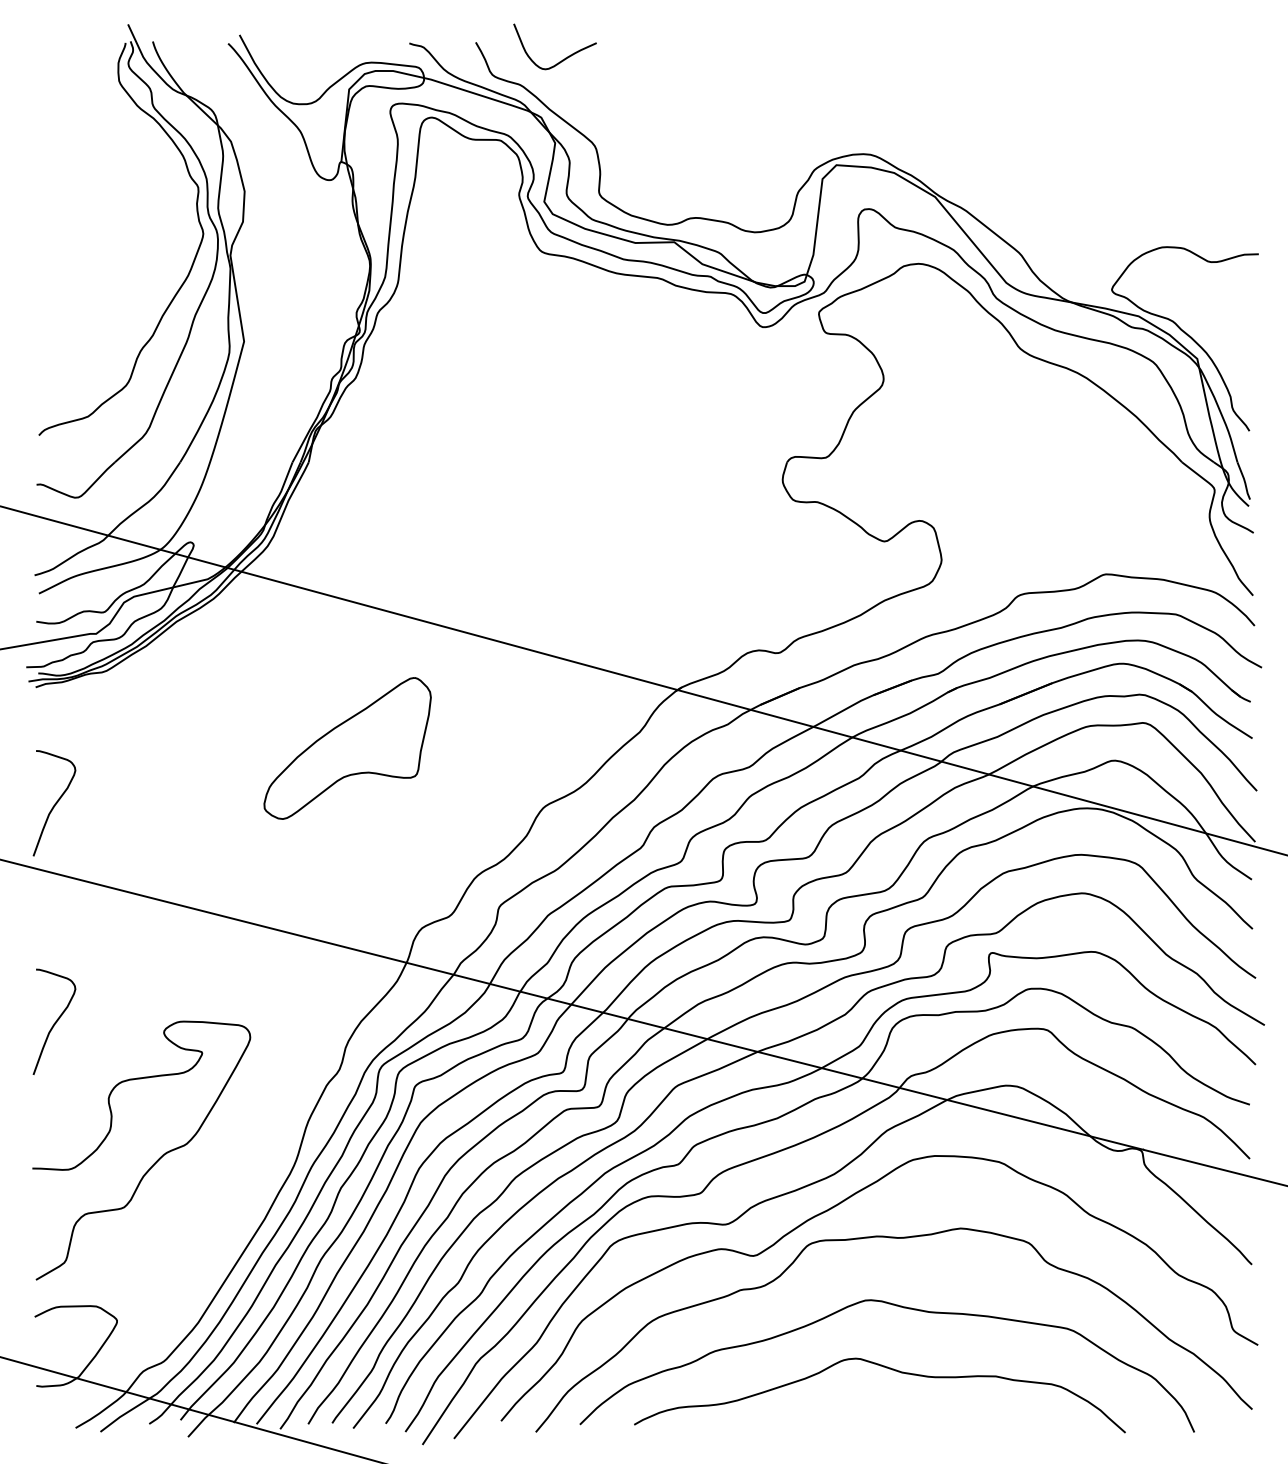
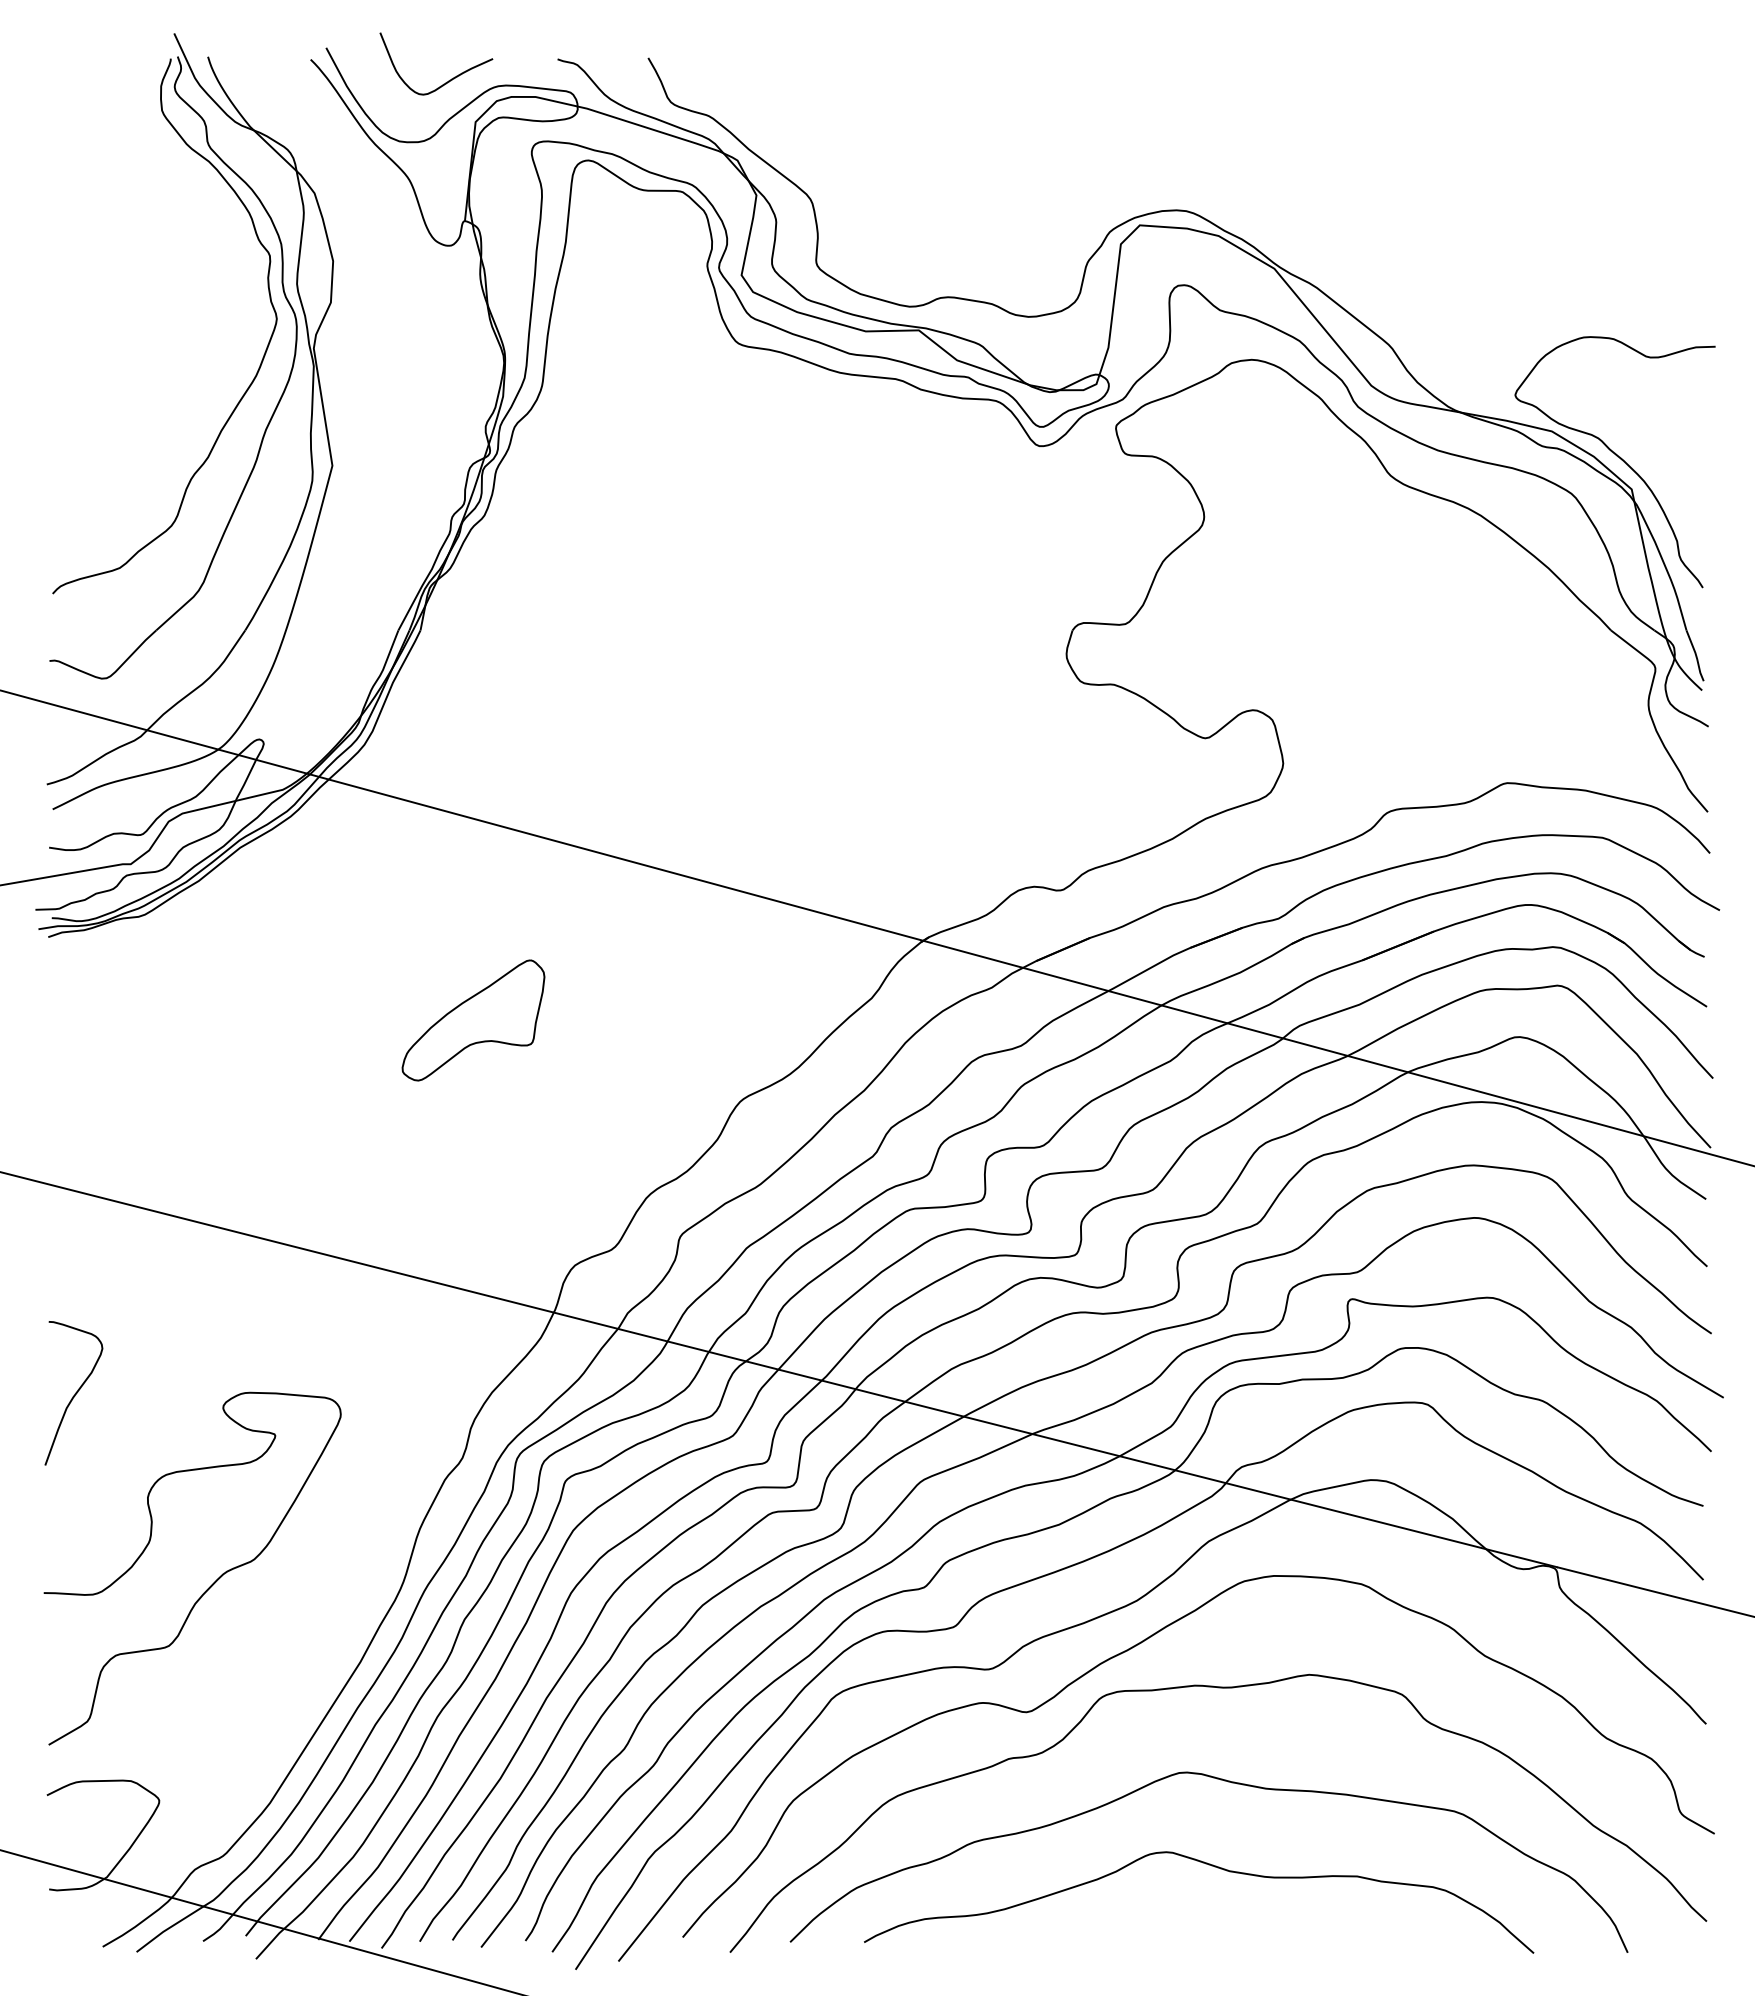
curve: (564, 58) -> (448, 80), moved
part: (347, 748) -> (473, 1020), size x0.62
curve: (54, 804) -> (74, 1096), removed

